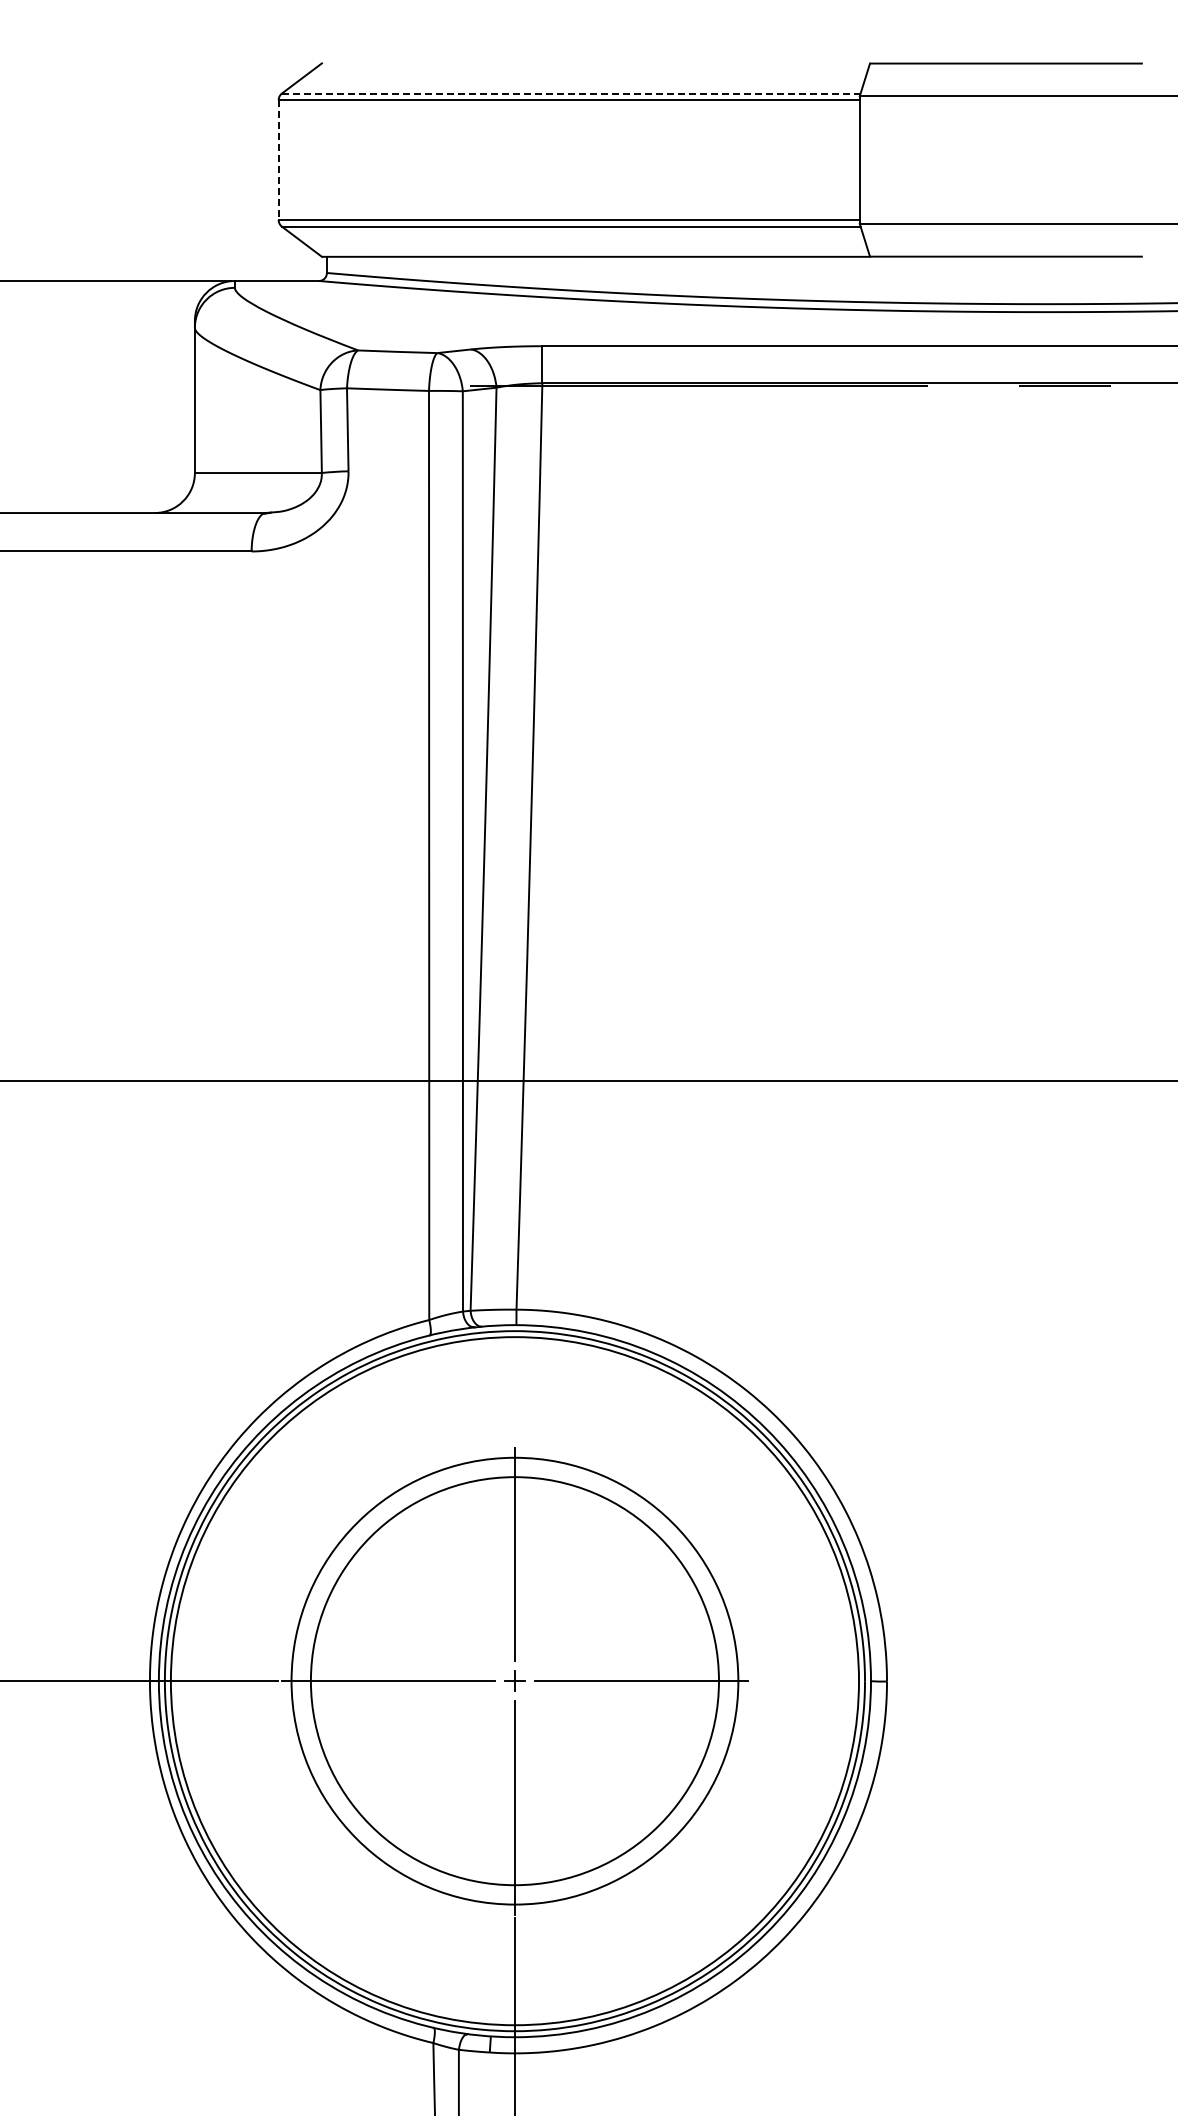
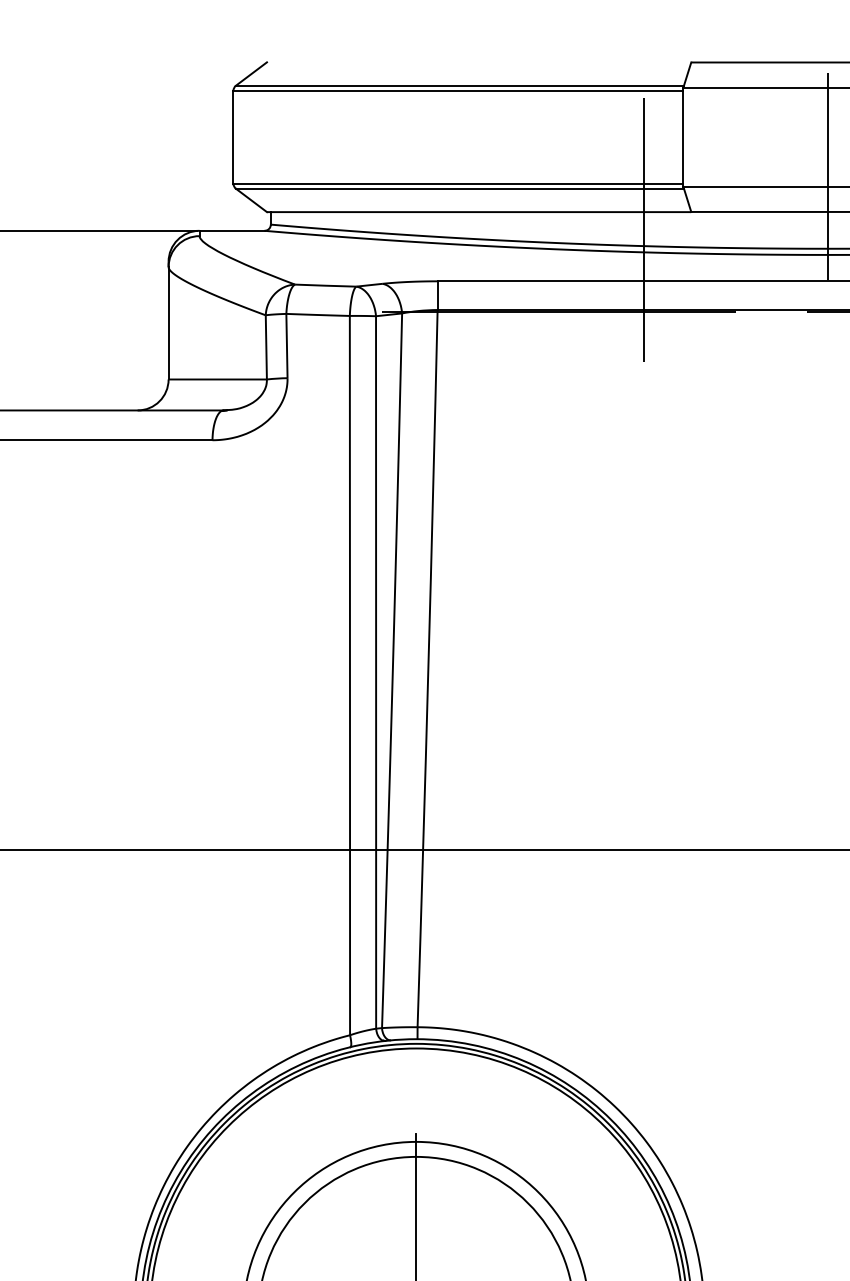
line: (570, 93) -> (459, 85), dashed -> solid
line: (278, 160) -> (233, 137), dashed -> solid
line: (1047, 210) -> (828, 176), added
line: (808, 279) -> (643, 229), added

